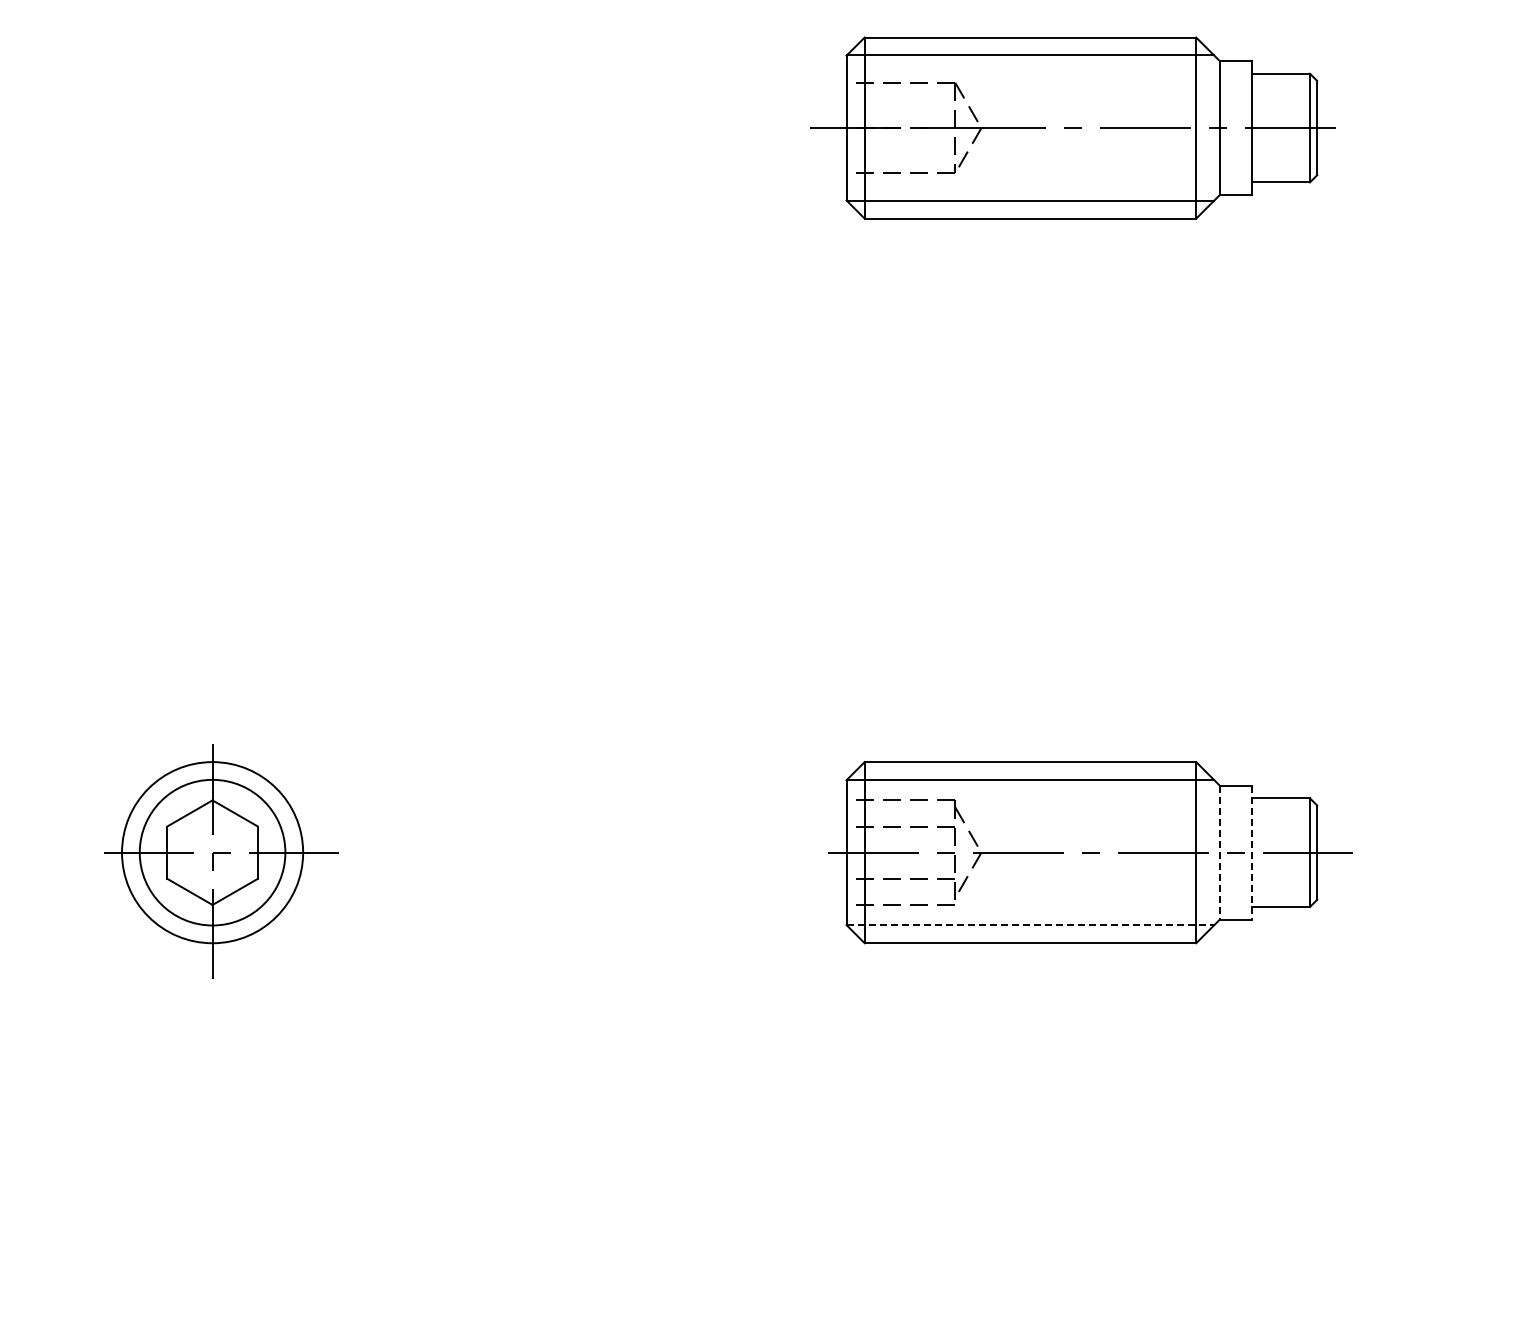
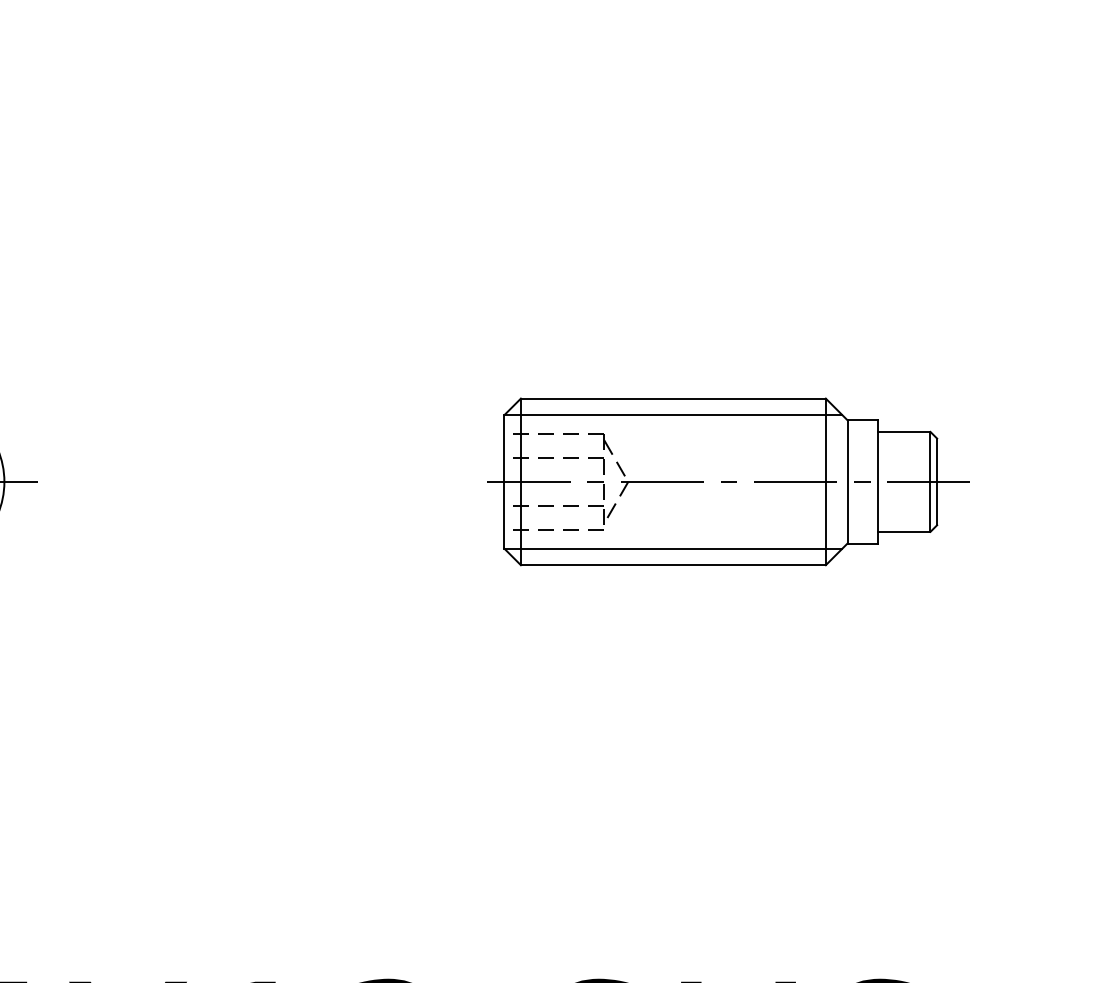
line: (1219, 853) -> (847, 482), dashed -> solid
line: (1252, 853) -> (877, 482), dashed -> solid
line: (1030, 925) -> (673, 548), dashed -> solid

